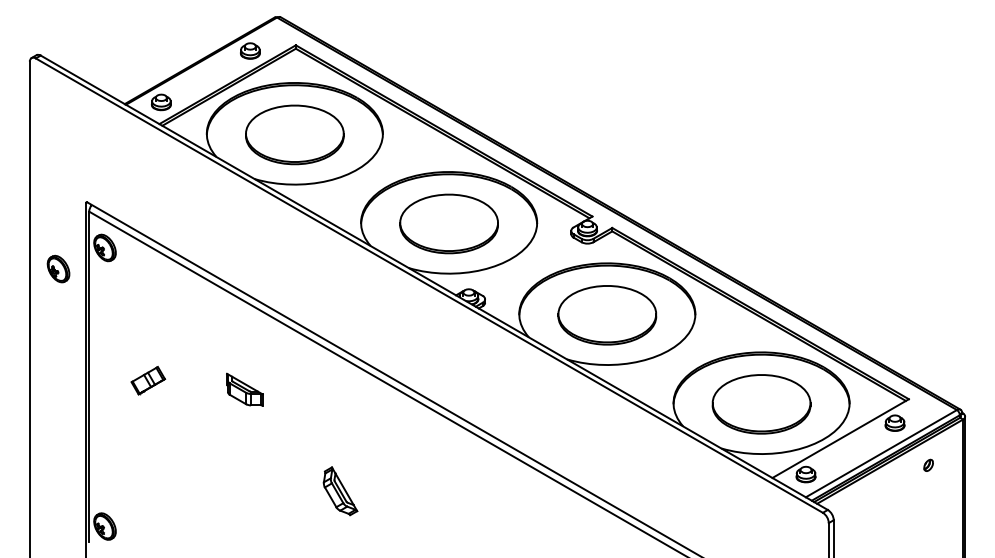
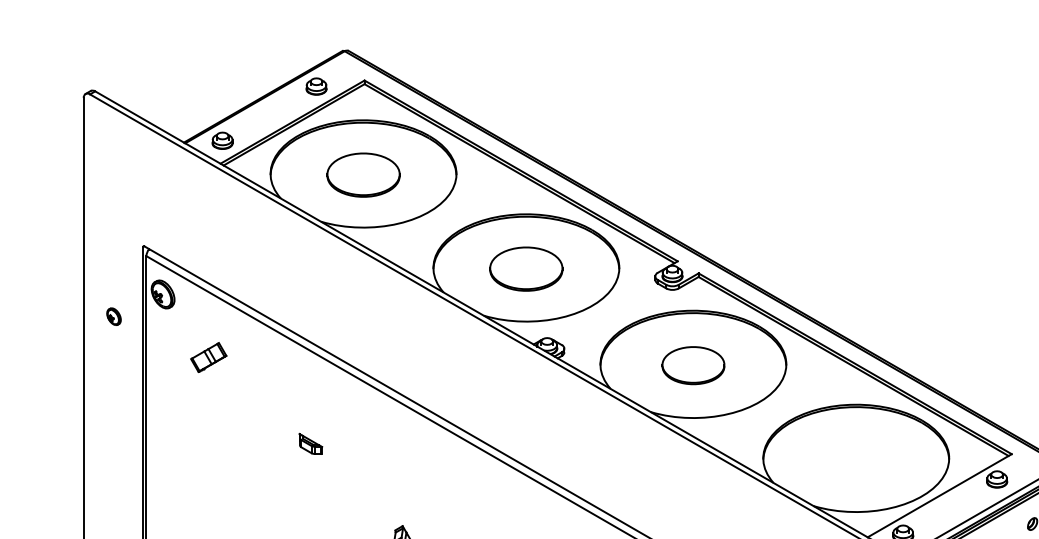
part: (294, 134) -> (363, 174), size x0.7
part: (448, 223) -> (525, 268), size x0.7
part: (58, 268) -> (113, 316), size x0.6
part: (607, 315) -> (693, 365), size x0.6
part: (148, 380) -> (209, 357), moved
part: (244, 389) -> (310, 443), size x0.6
part: (761, 404) -> (856, 459), removed

